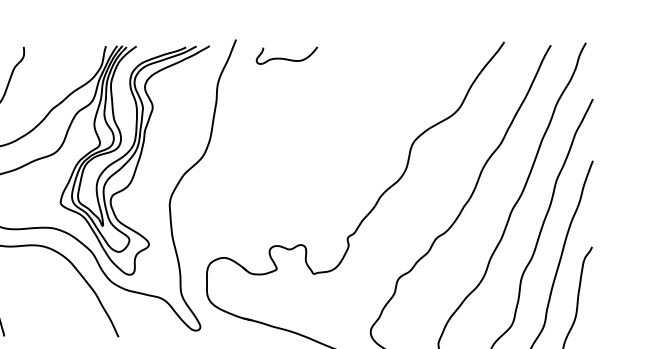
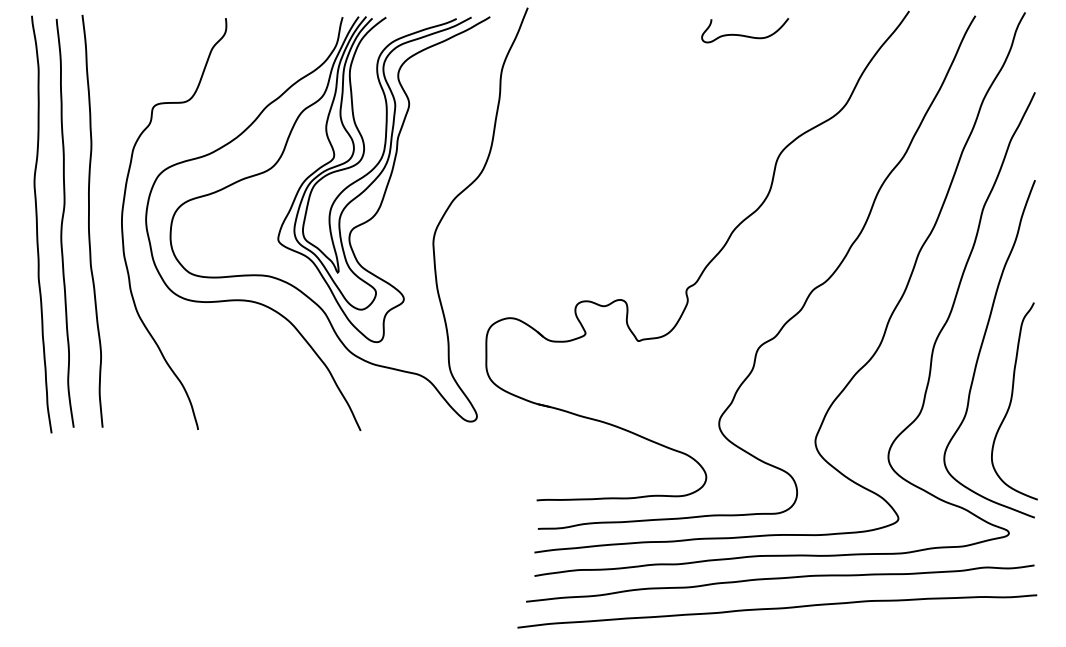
curve: (285, 58) -> (742, 34), moved

